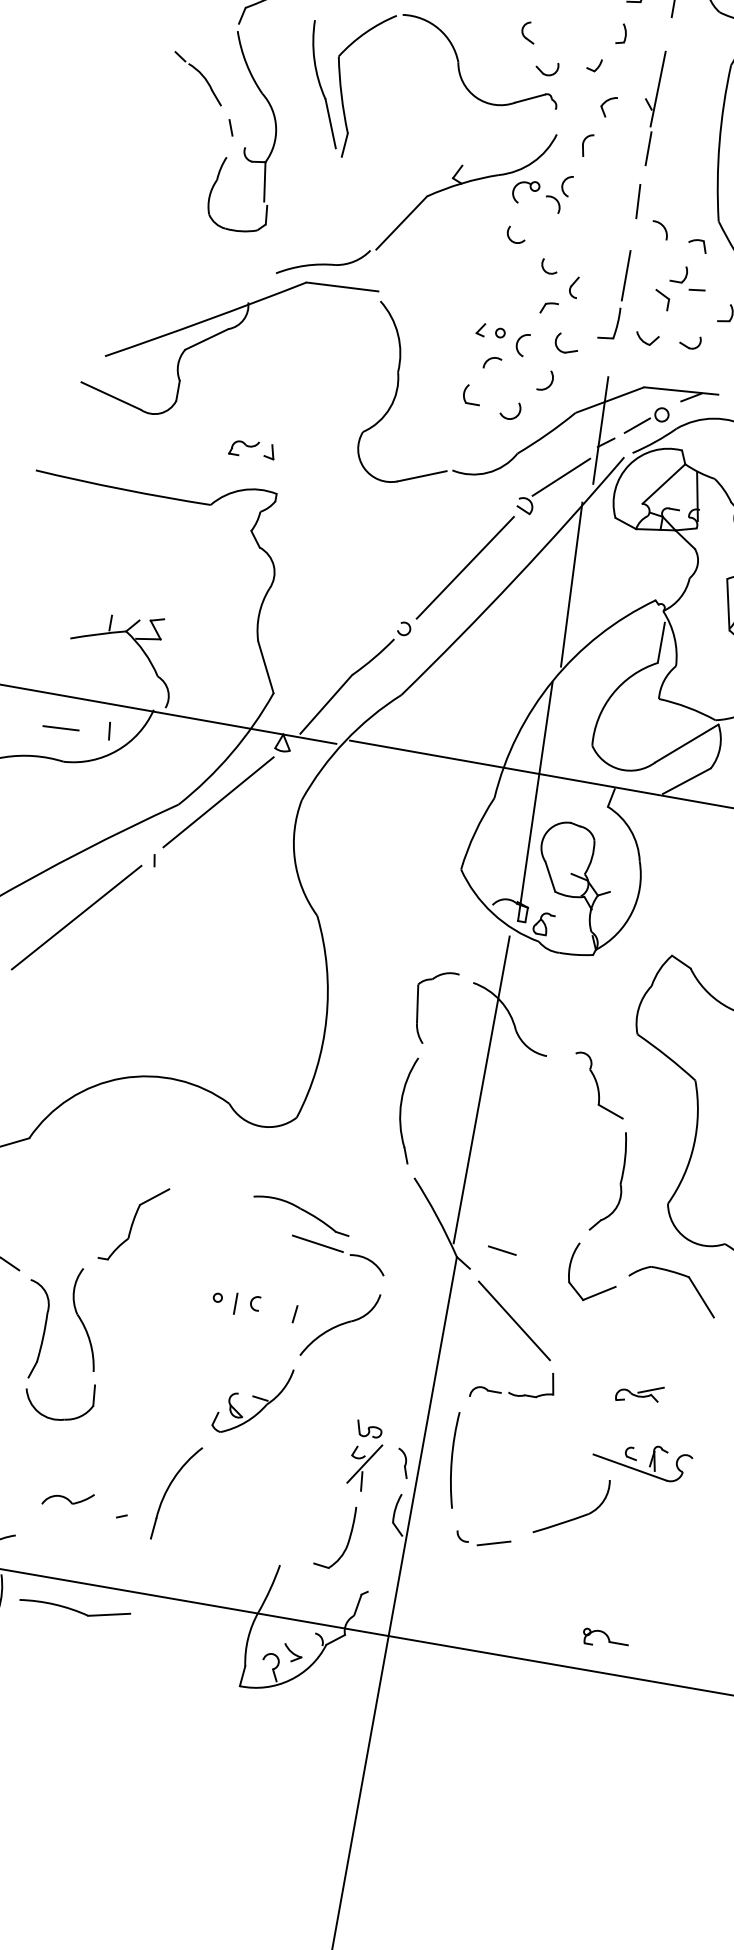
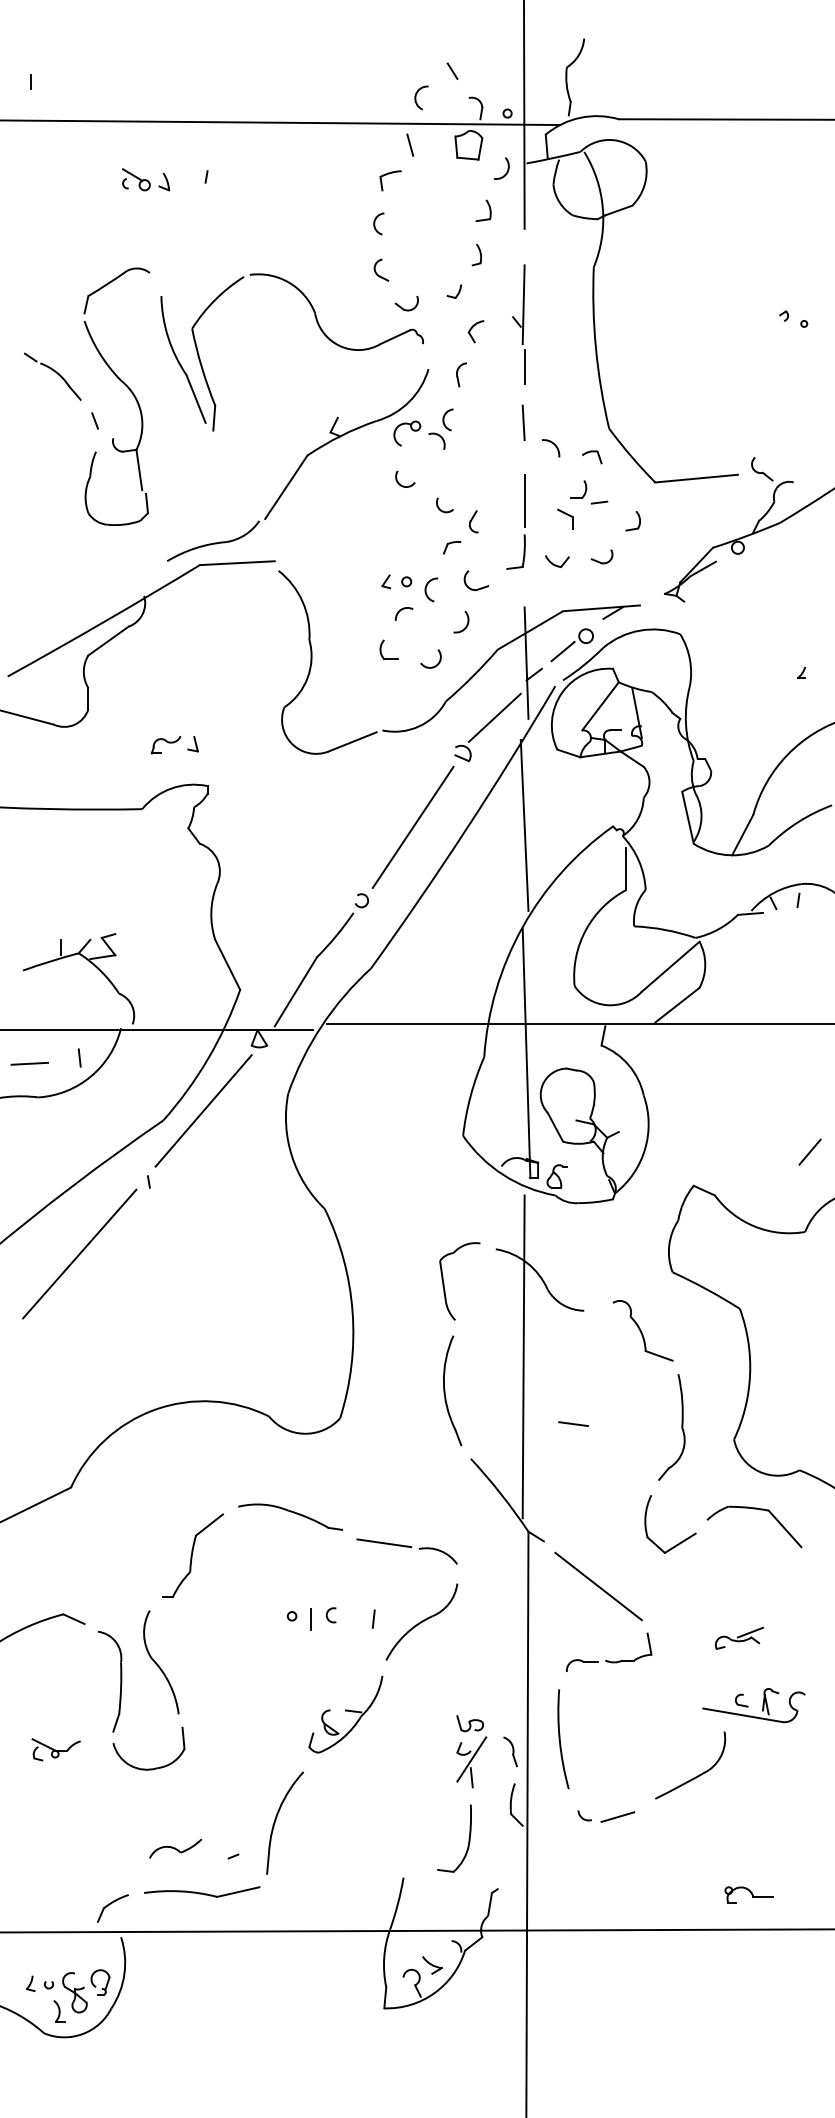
part: (301, 1214) -> (290, 1516), moved
line: (502, 1250) -> (573, 1423), moved
part: (75, 1608) -> (202, 1891), moved

